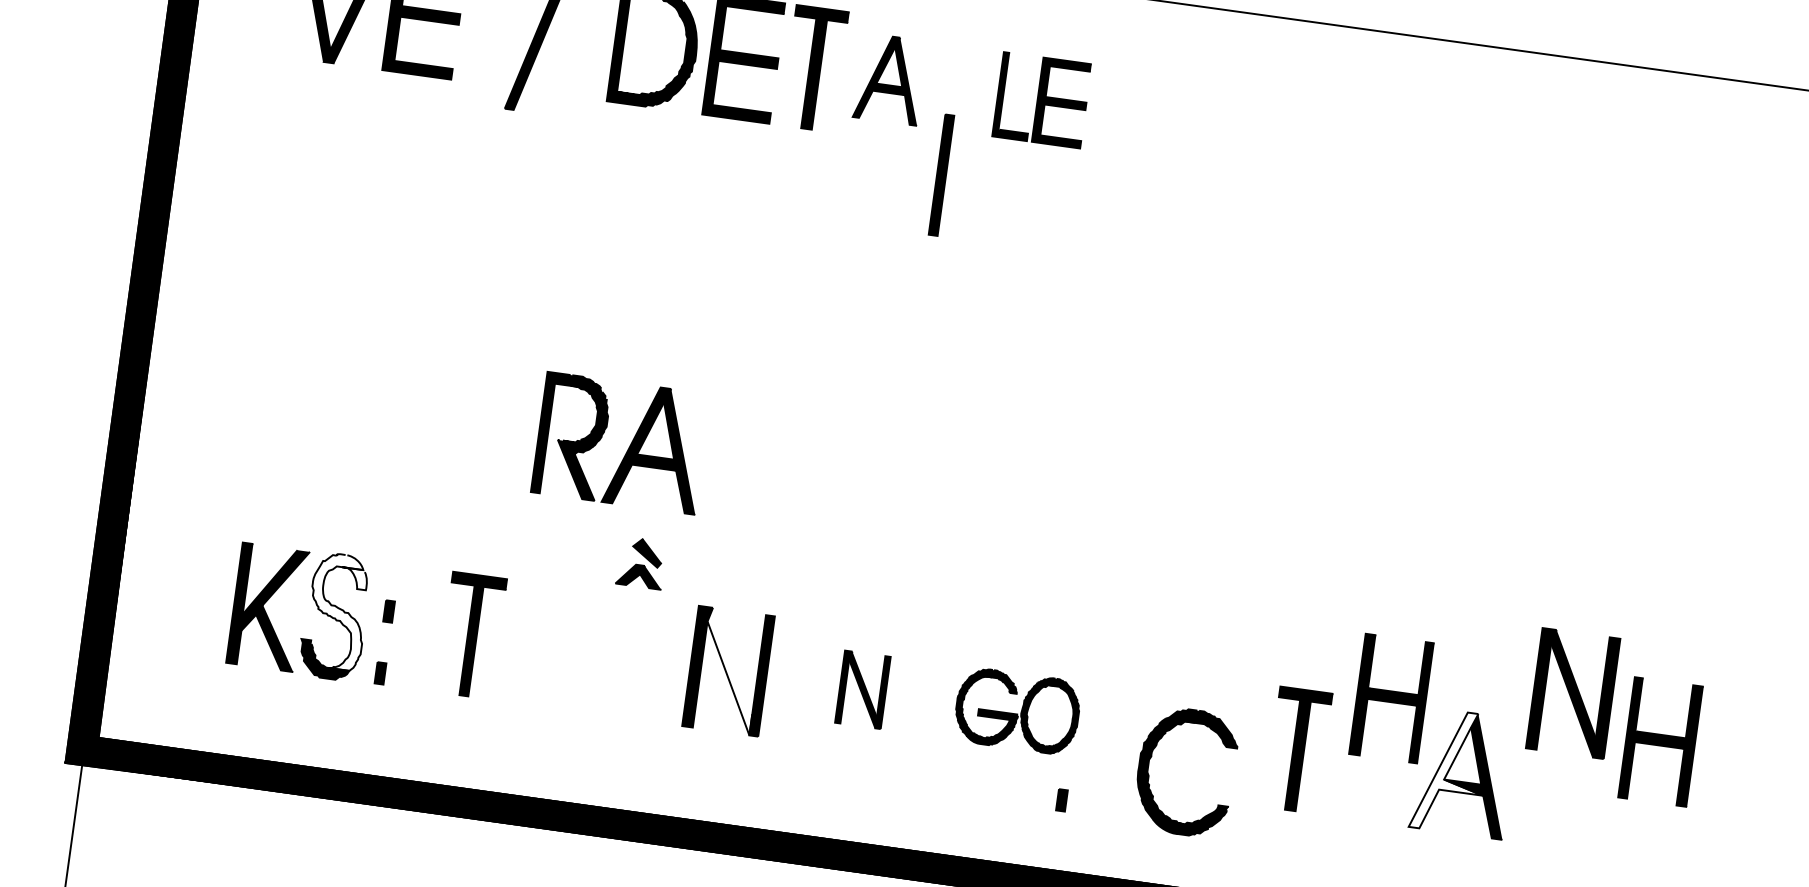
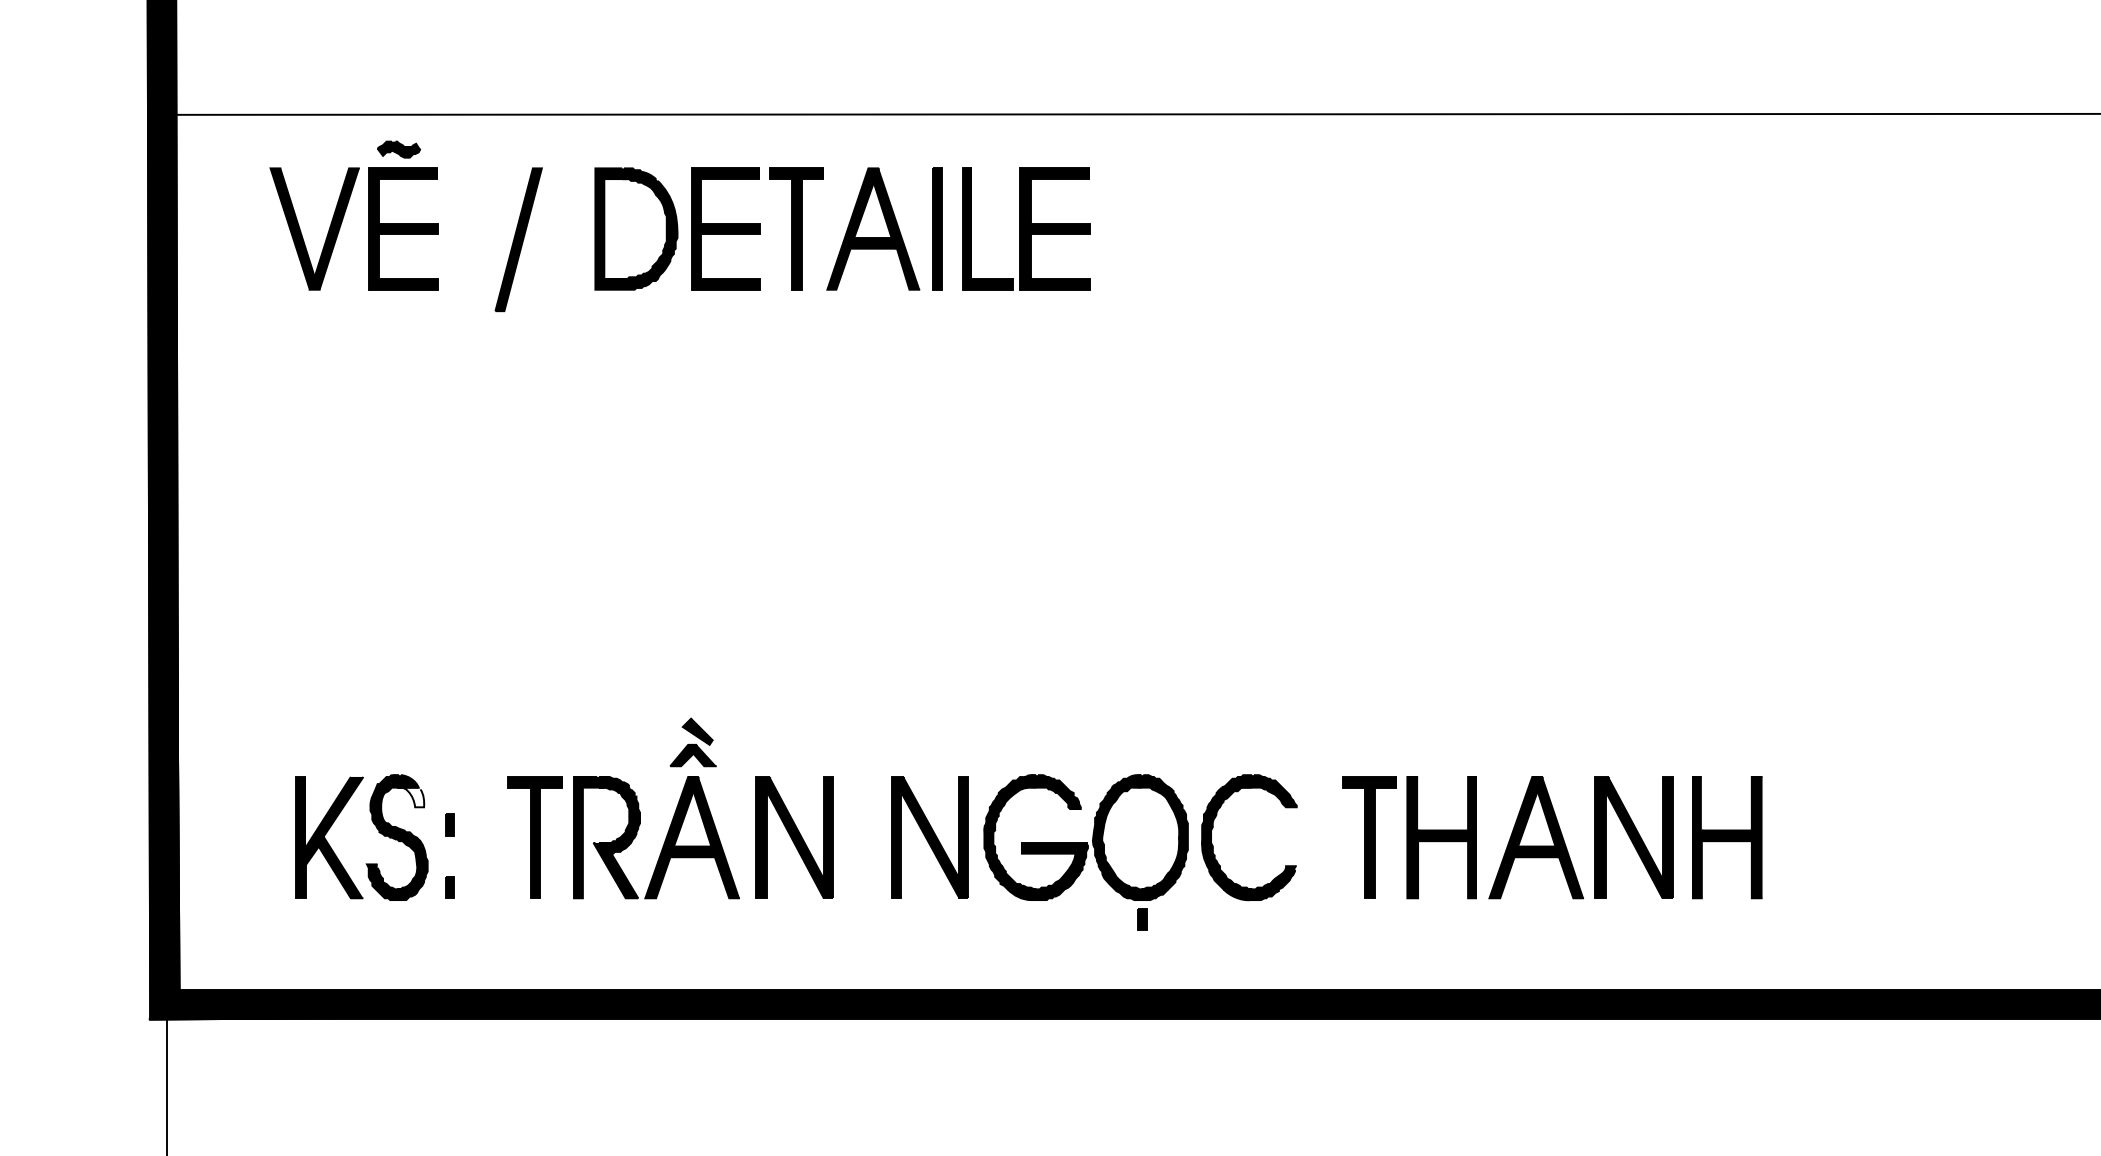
part: (890, 78) -> (873, 228), size x1.43
part: (1042, 99) -> (1026, 228), size x1.43
part: (941, 174) -> (937, 228), moved
part: (628, 447) -> (664, 840), moved
fill: (337, 611) -> (398, 832), added
fill: (728, 671) -> (794, 837), added
part: (862, 689) -> (929, 837), size x1.67
part: (1572, 693) -> (1633, 837), moved
part: (1391, 698) -> (1441, 837), moved
part: (1016, 711) -> (1085, 837), size x1.67
part: (1660, 741) -> (1727, 837), moved
fill: (1451, 771) -> (1524, 837), added
part: (1149, 774) -> (1213, 845), moved

